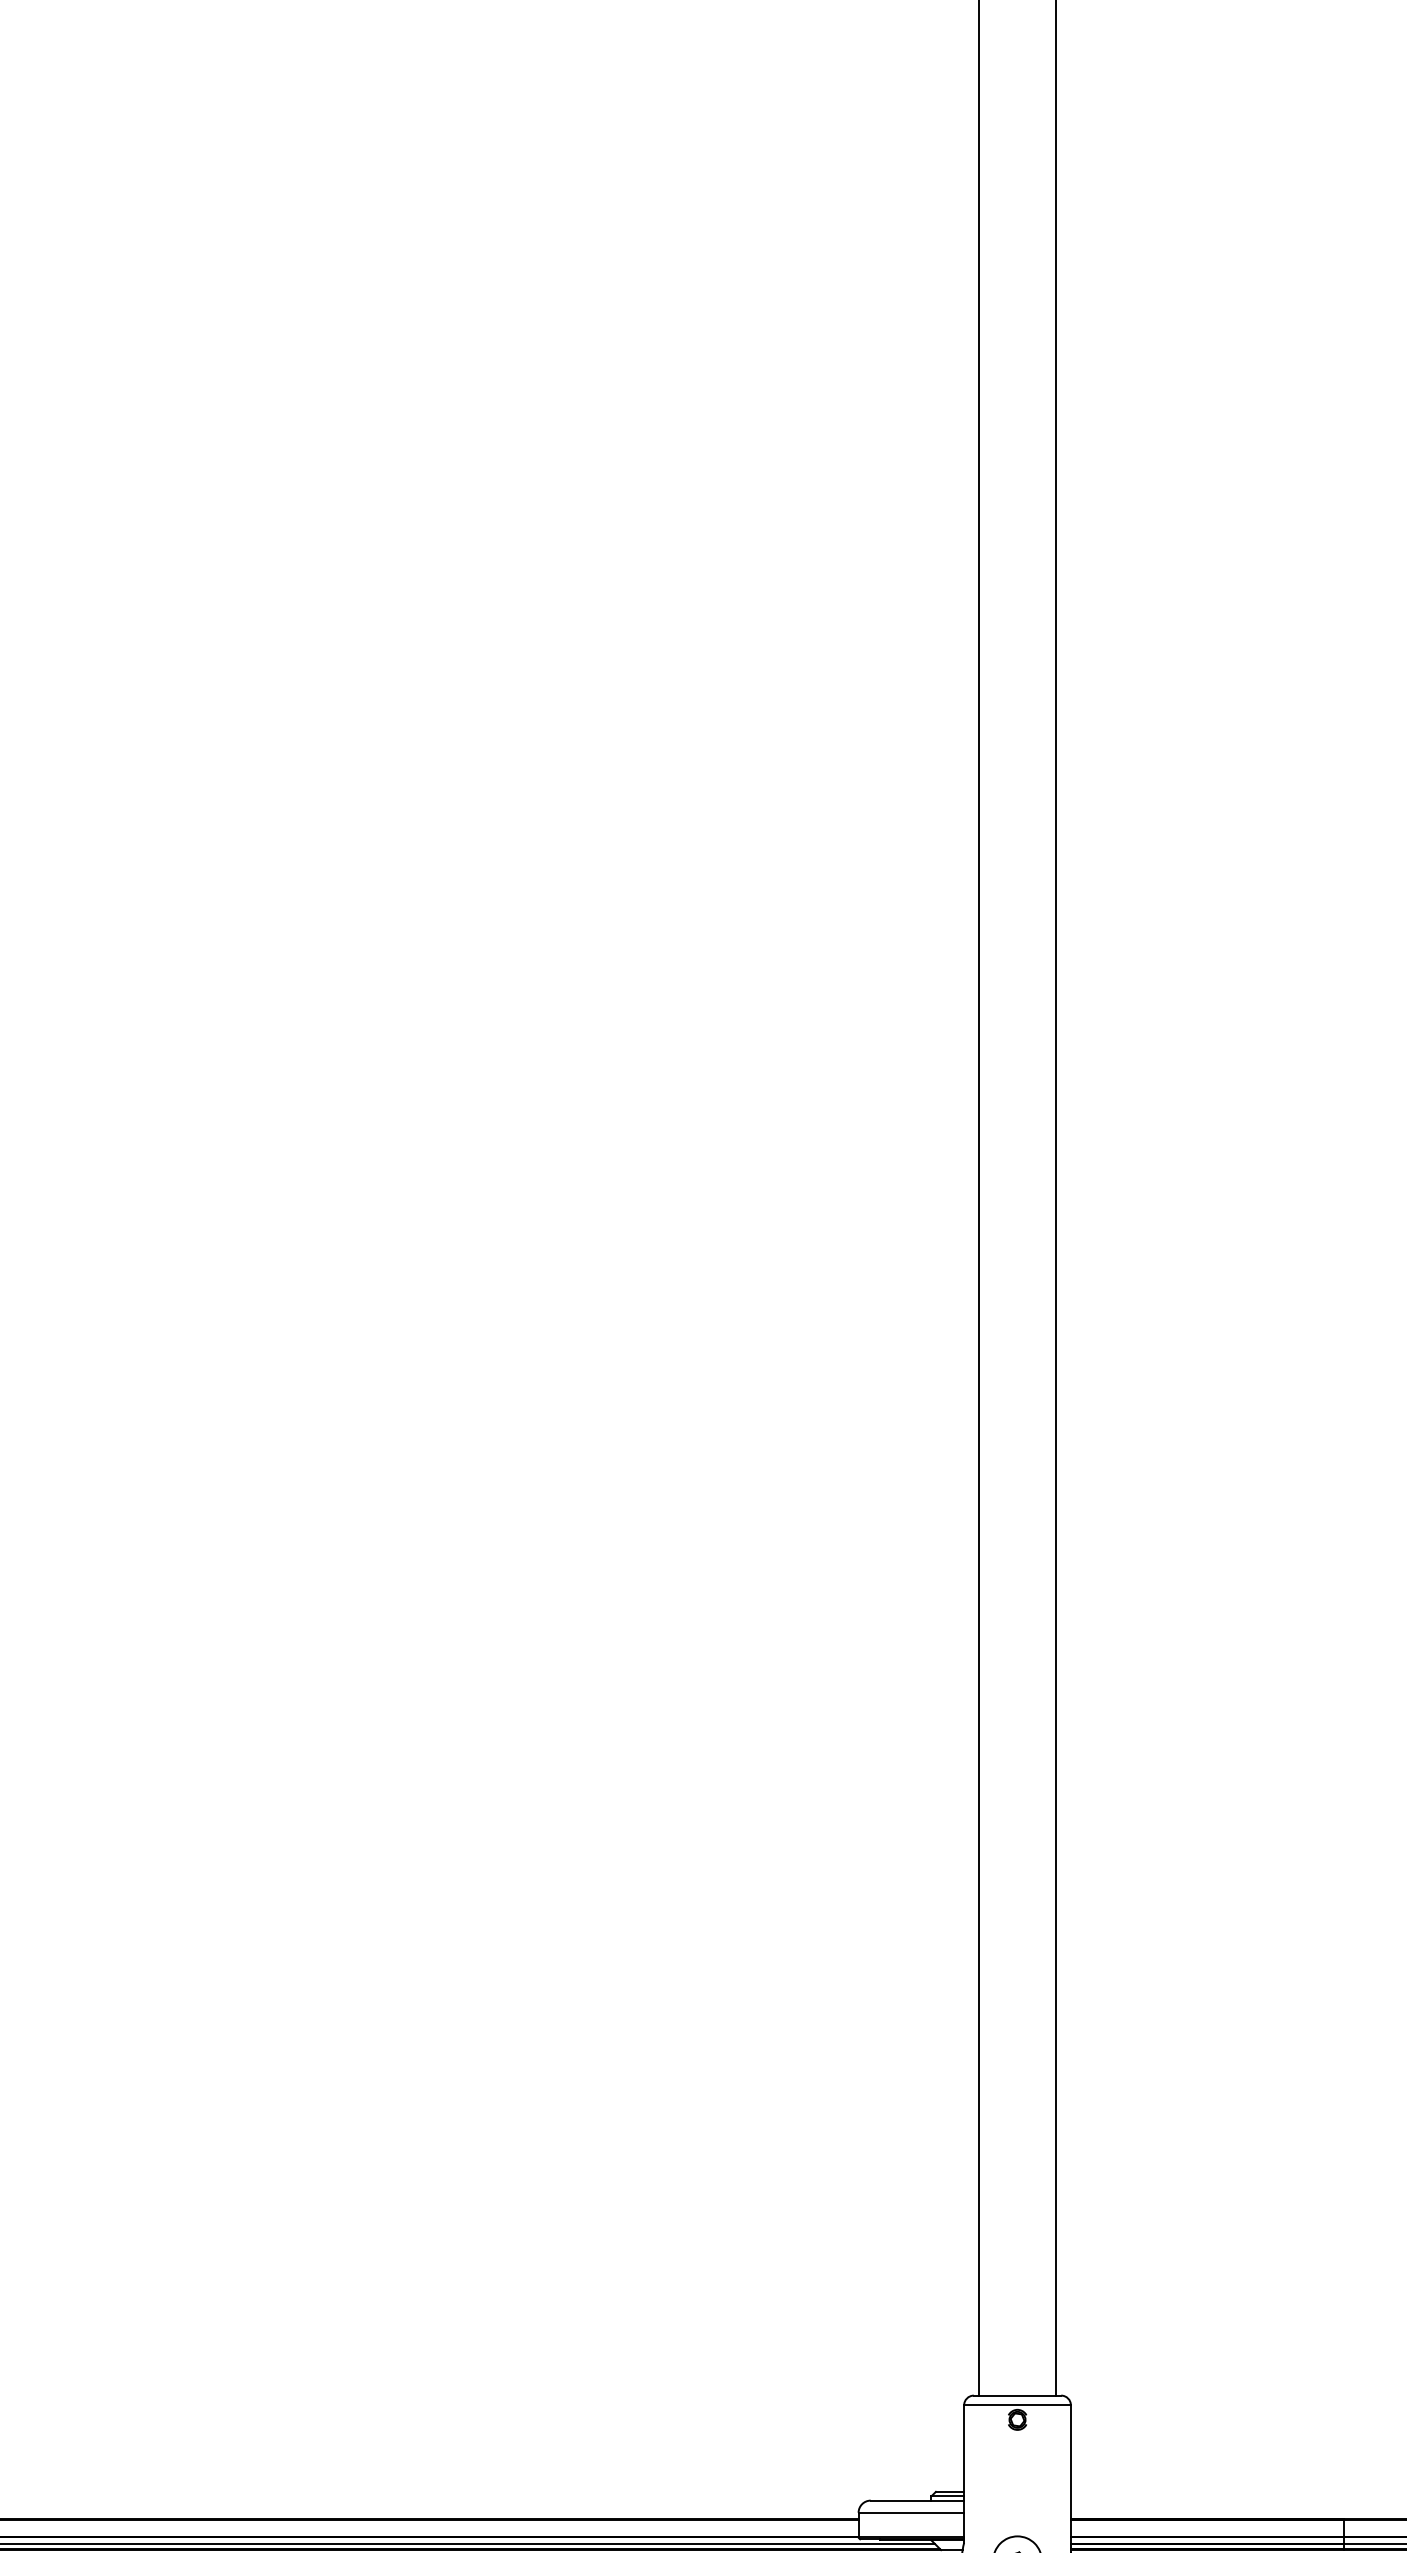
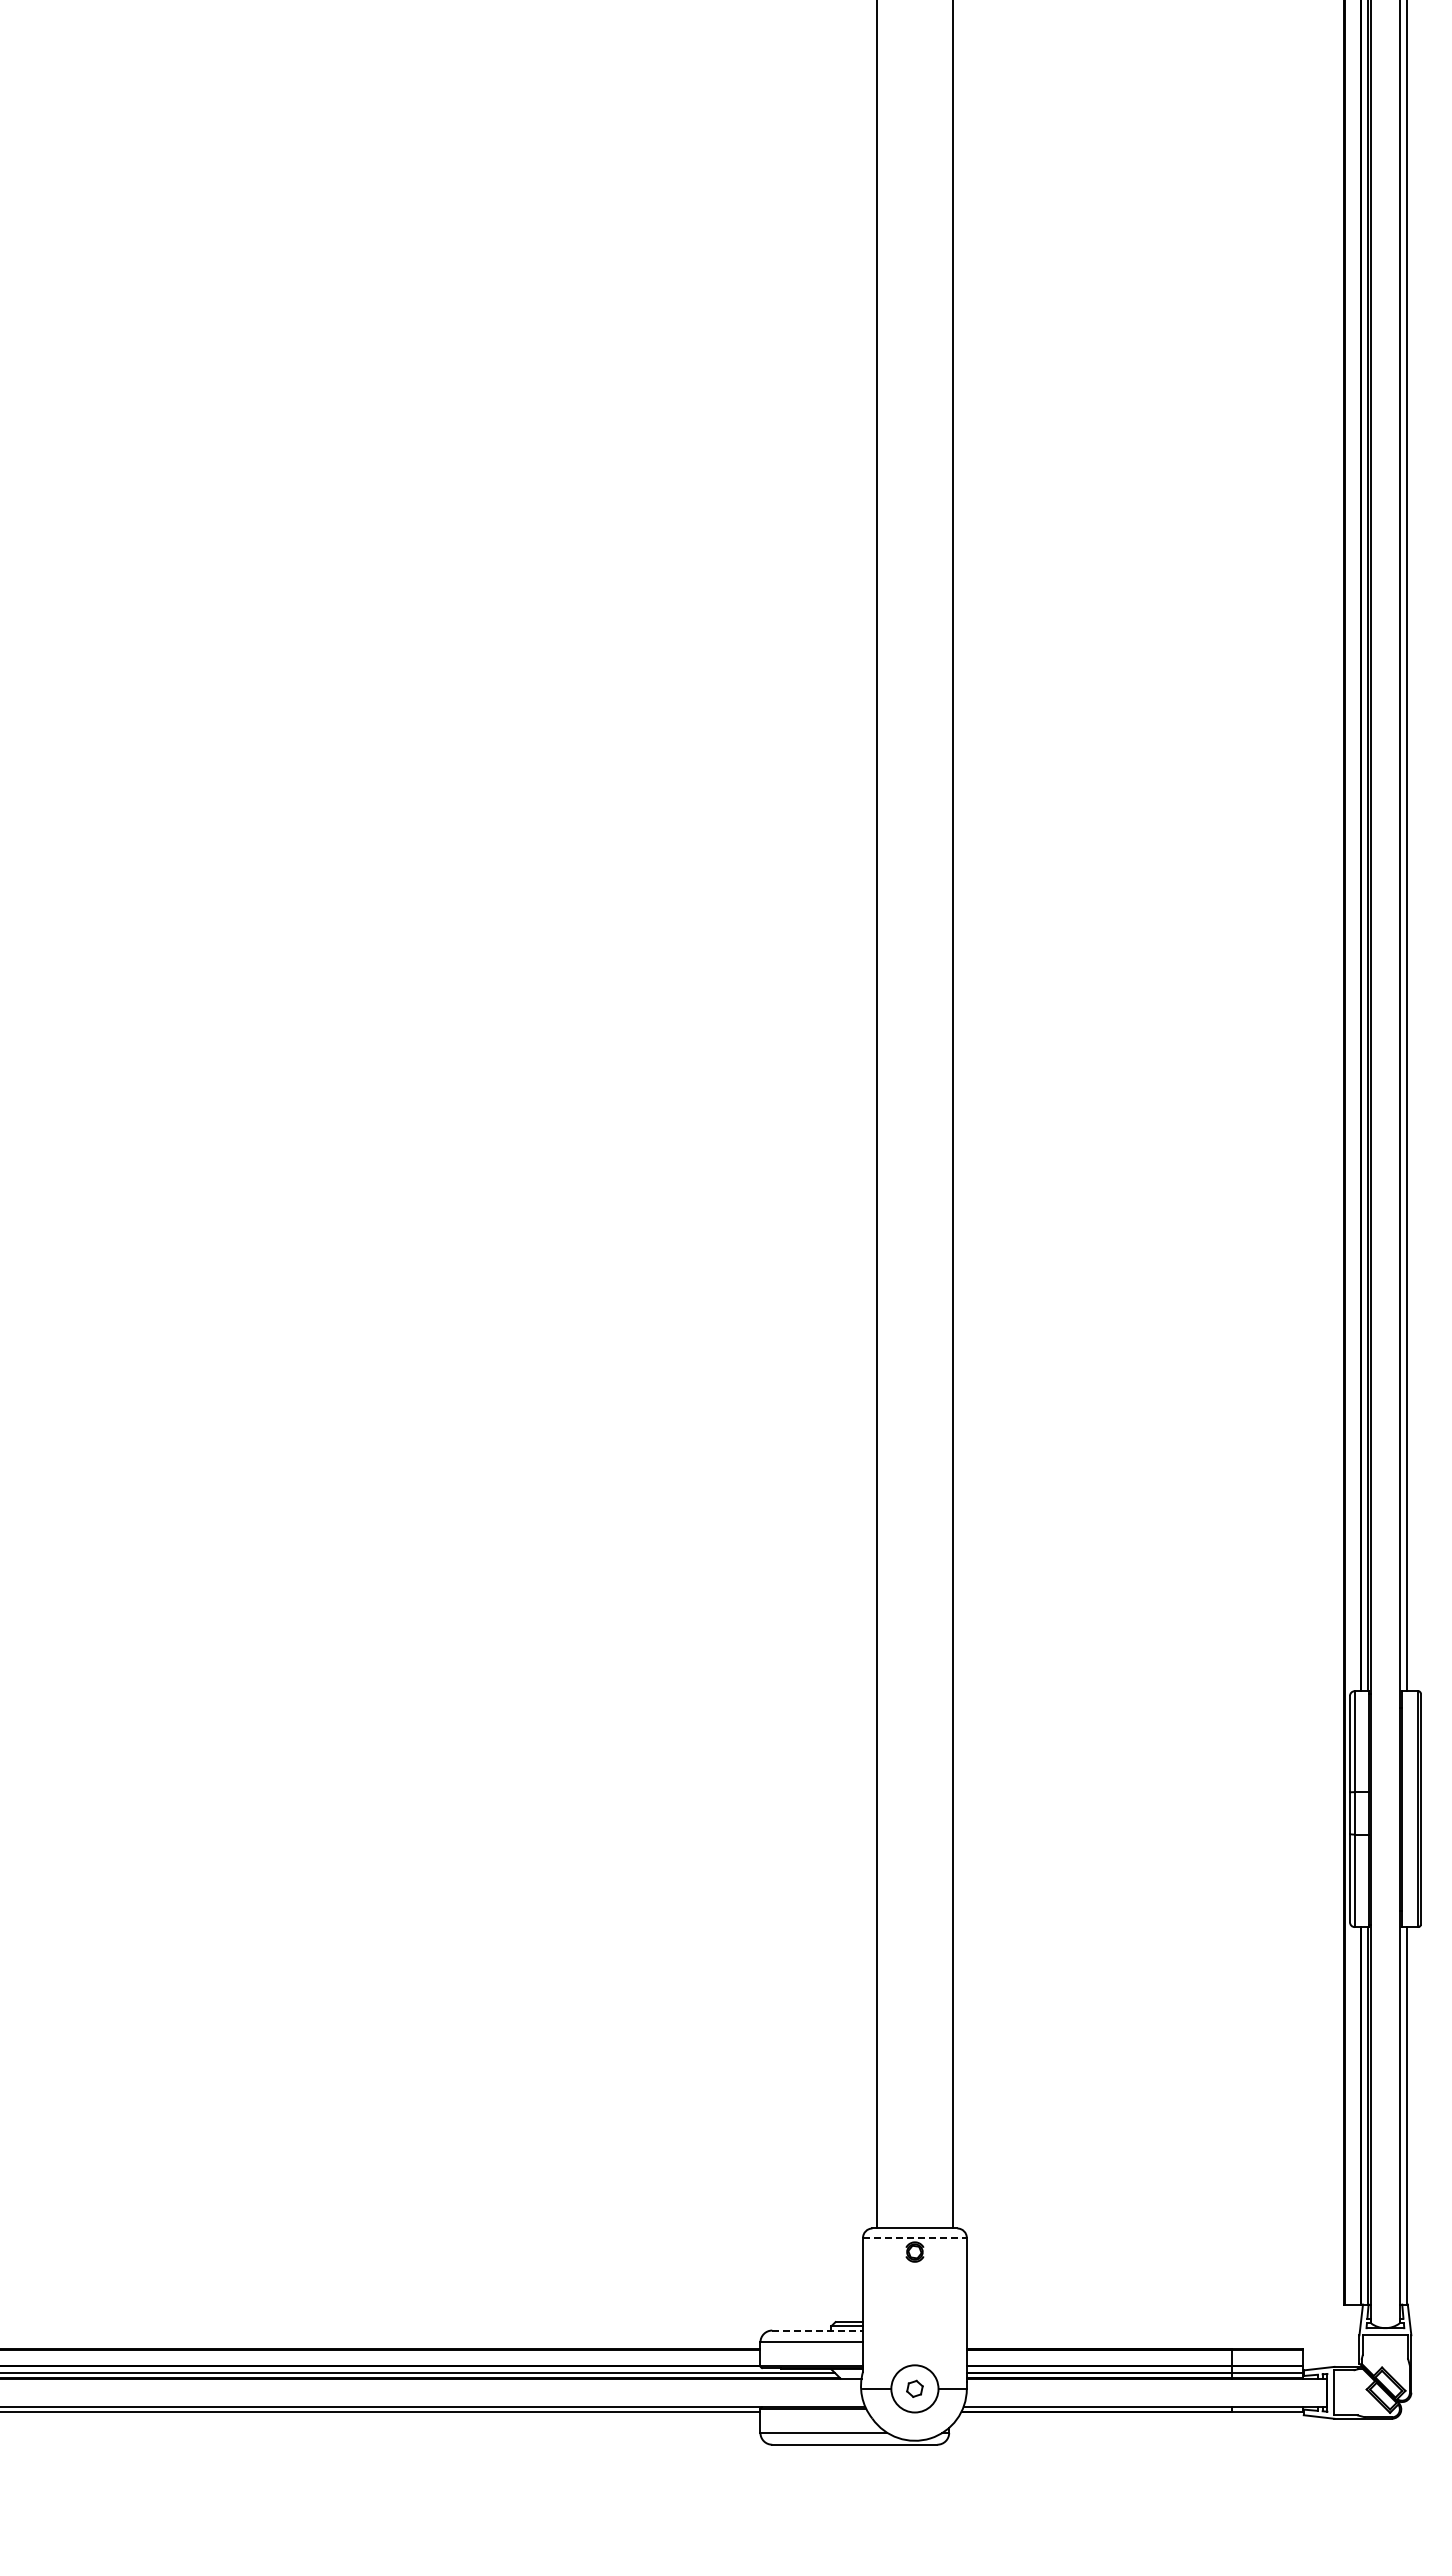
line: (1017, 2404) -> (914, 2237), solid -> dashed
line: (918, 2500) -> (818, 2330), solid -> dashed

